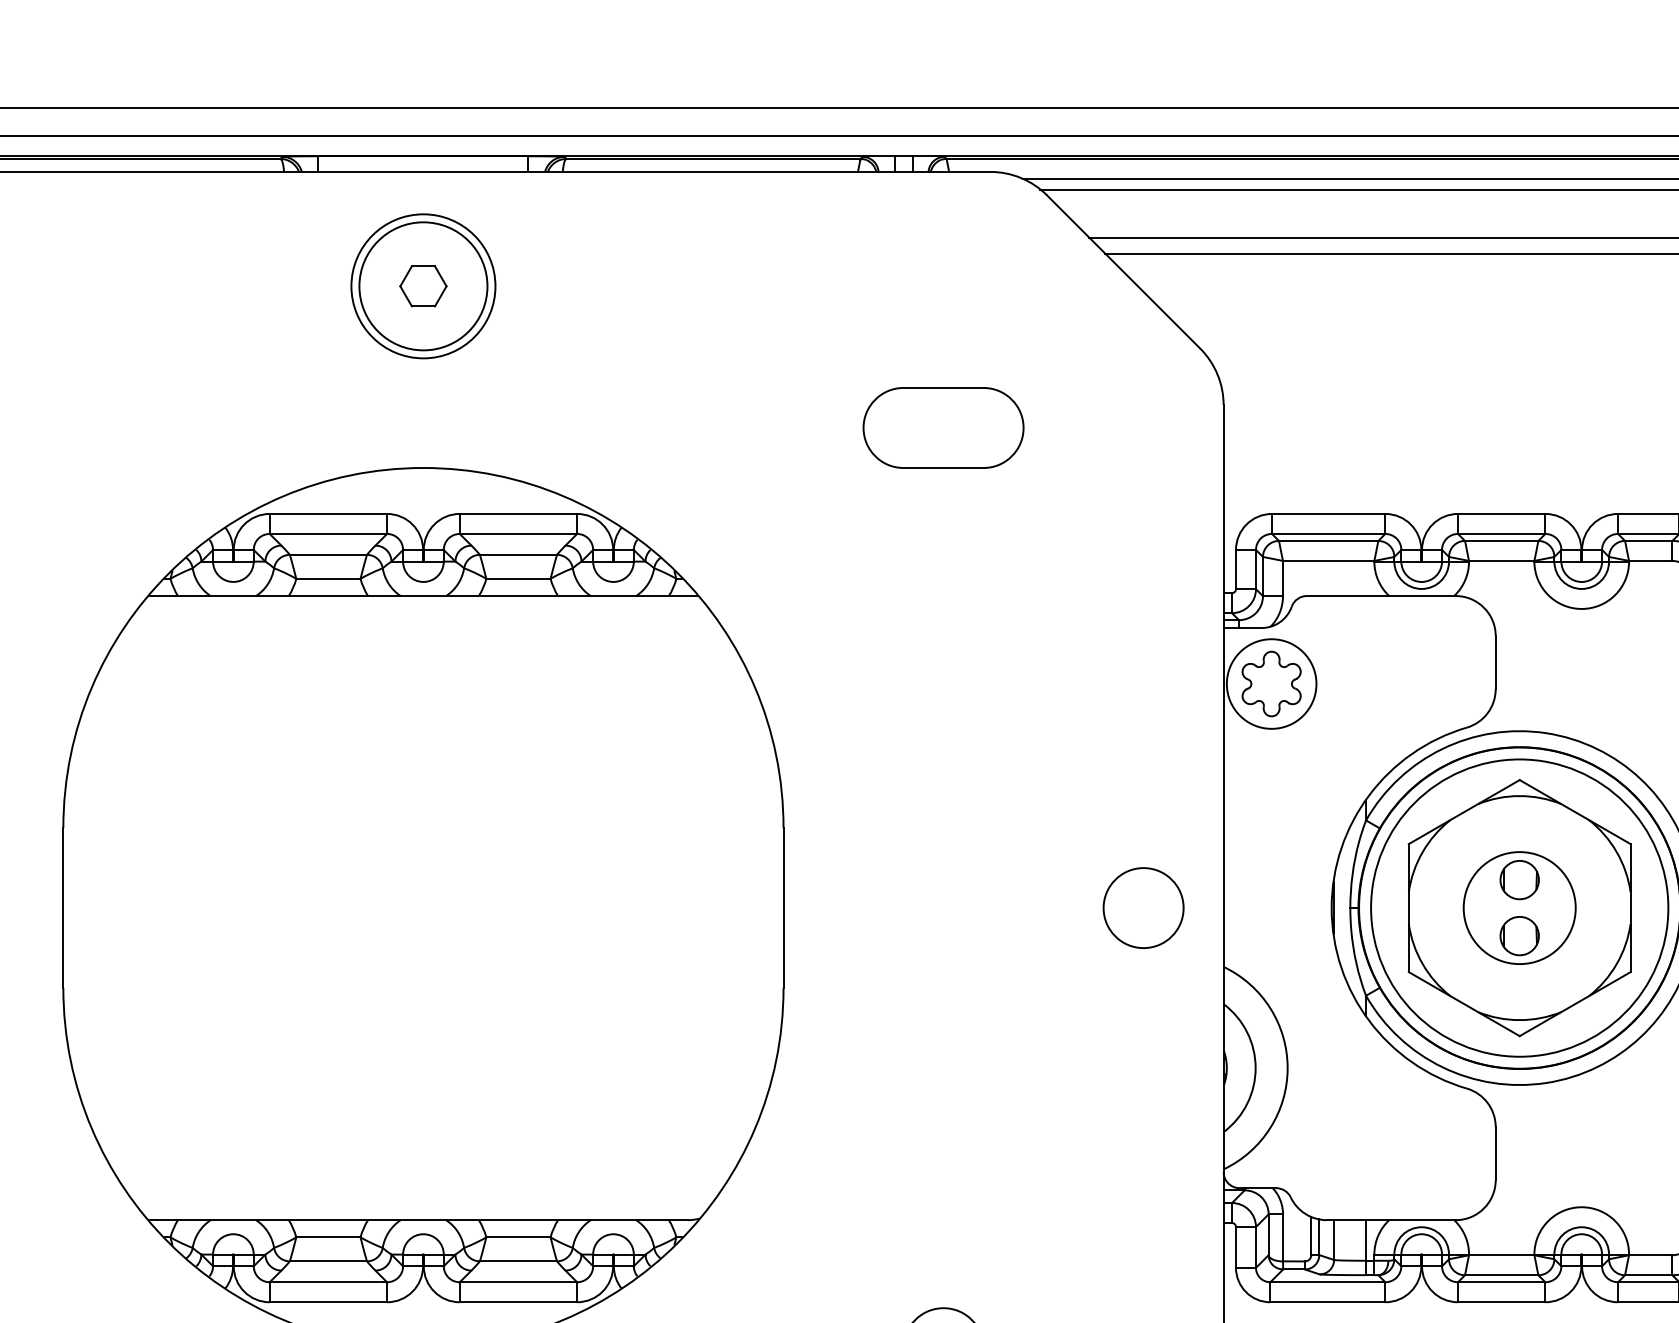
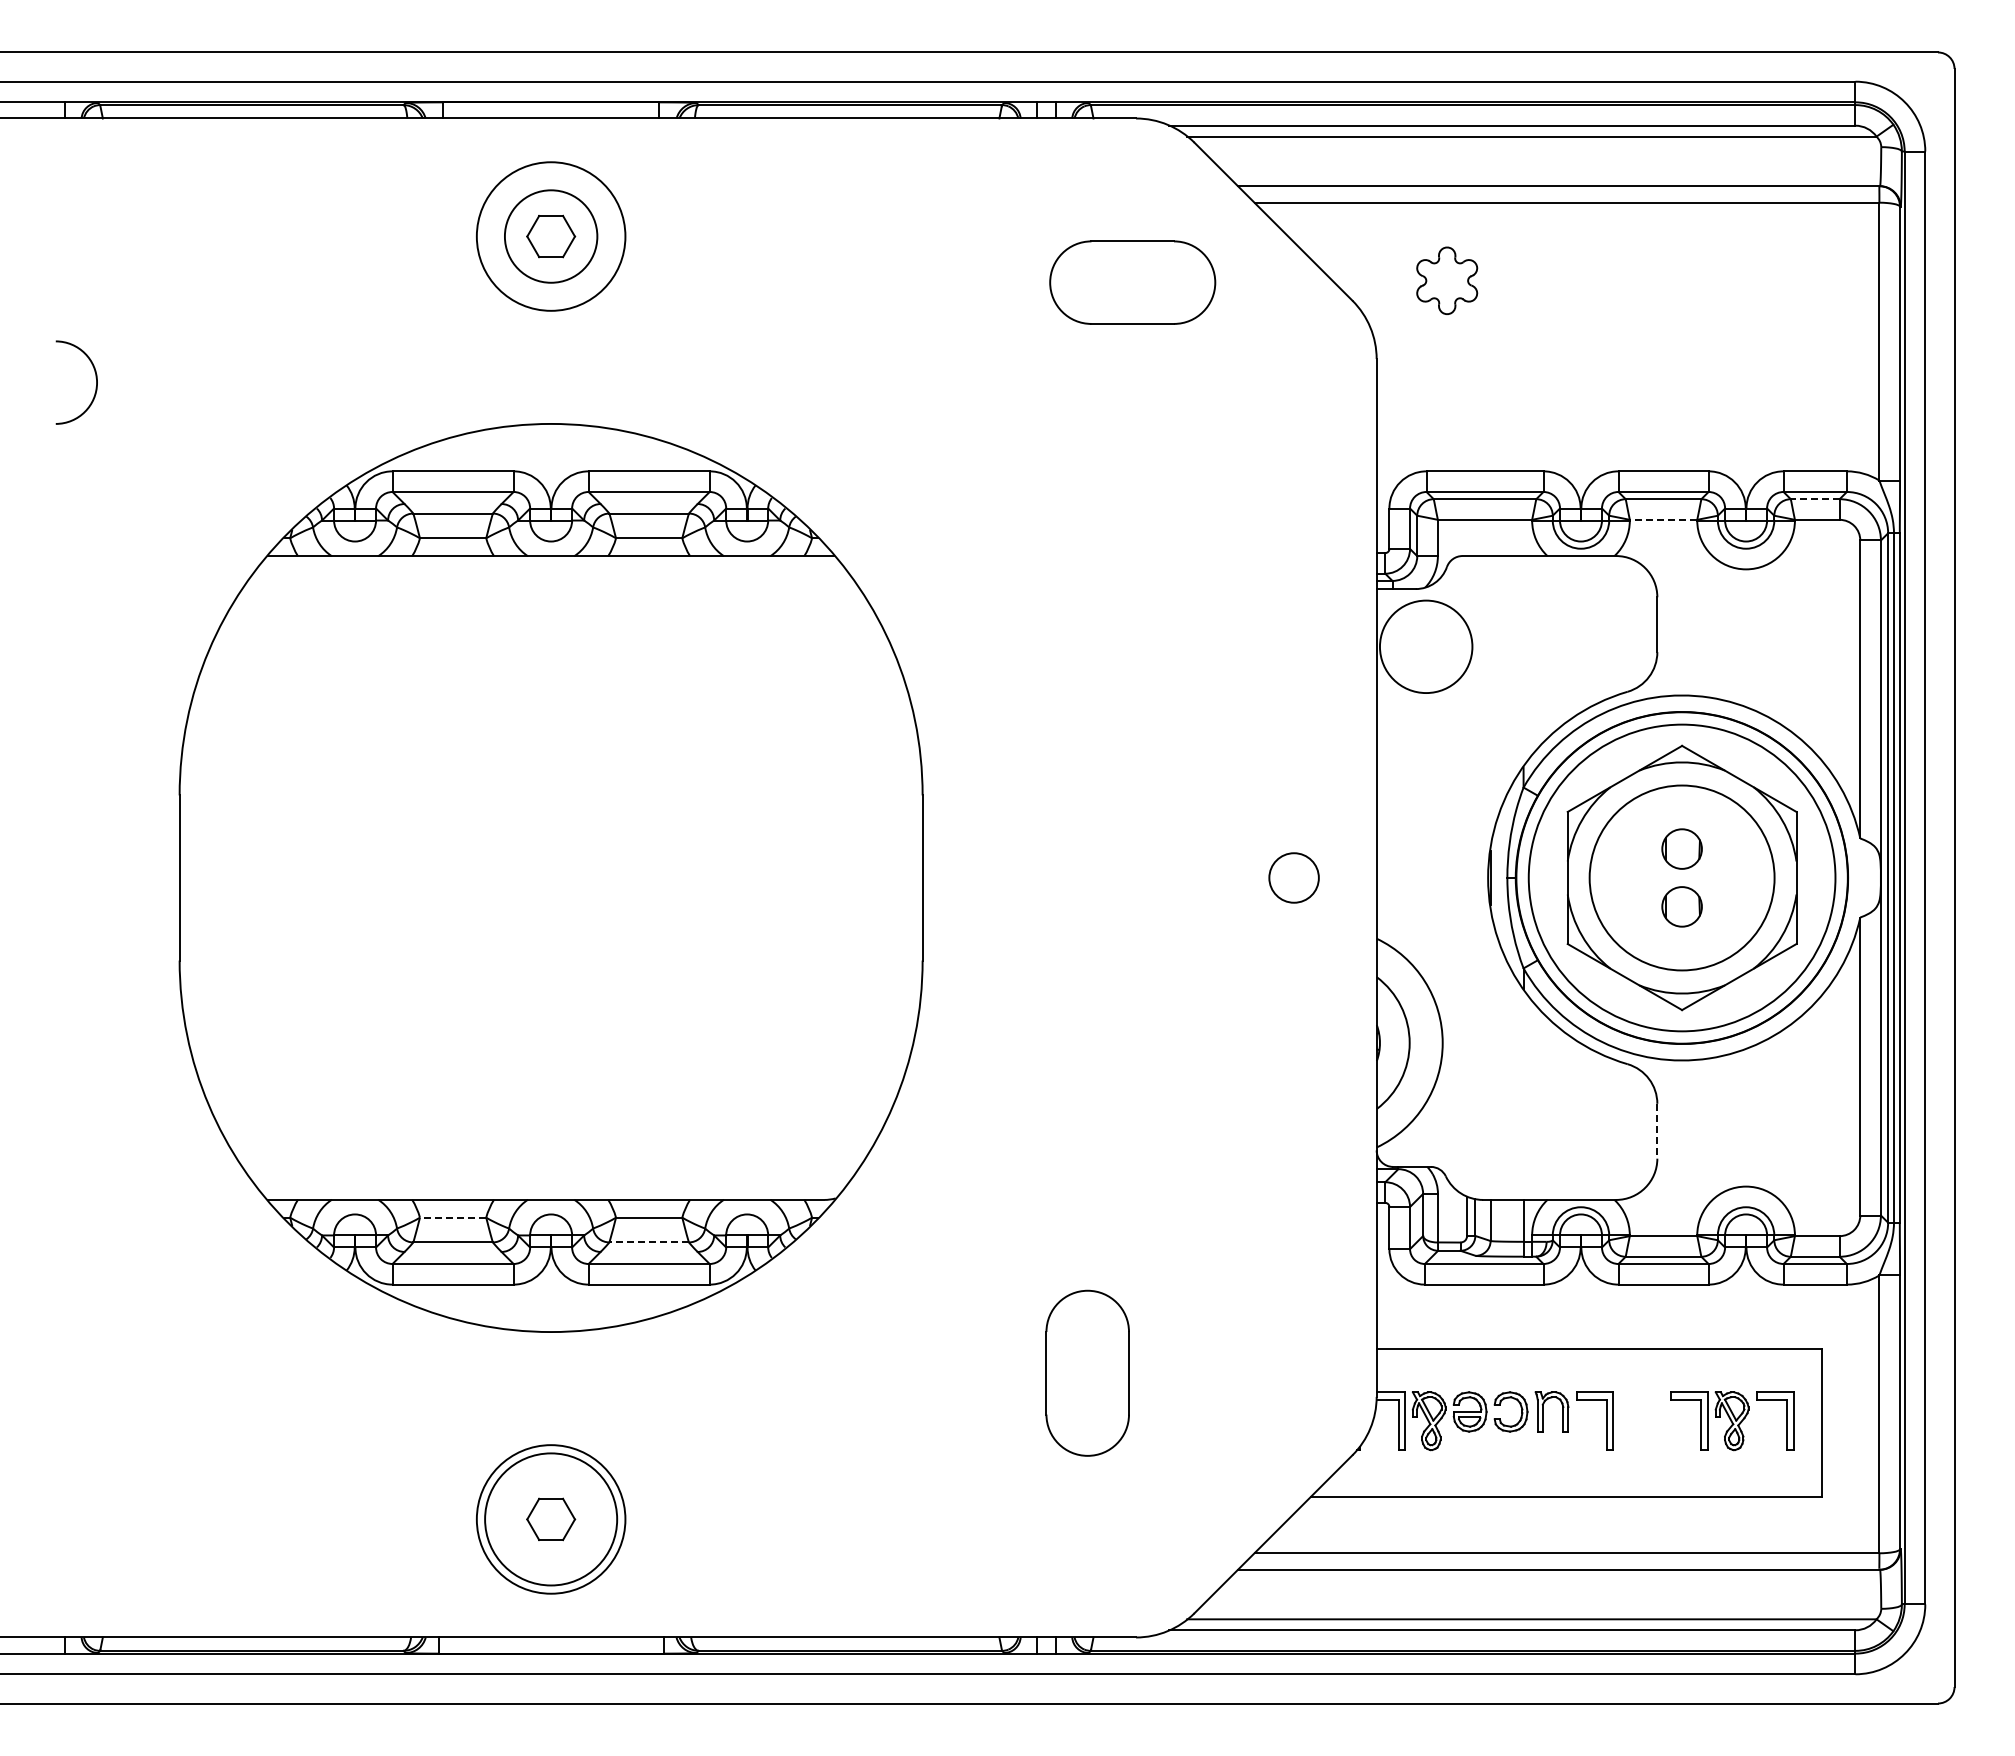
circle: (423, 286) -> (551, 236), size x0.7
part: (943, 427) -> (1132, 282), moved
line: (1648, 541) -> (1814, 499), solid -> dashed
line: (1501, 560) -> (1663, 519), solid -> dashed
part: (1271, 683) -> (1447, 280), moved
circle: (1143, 907) -> (1293, 877), size x0.6
circle: (1519, 907) -> (1681, 877), size x1.6
line: (1495, 1153) -> (1657, 1131), solid -> dashed
line: (327, 1237) -> (452, 1217), solid -> dashed
line: (518, 1261) -> (649, 1242), solid -> dashed

